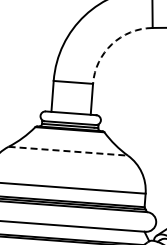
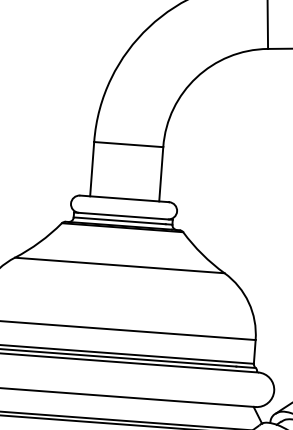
arc: (111, 44) -> (195, 77), dashed -> solid
line: (68, 151) -> (120, 265), dashed -> solid

